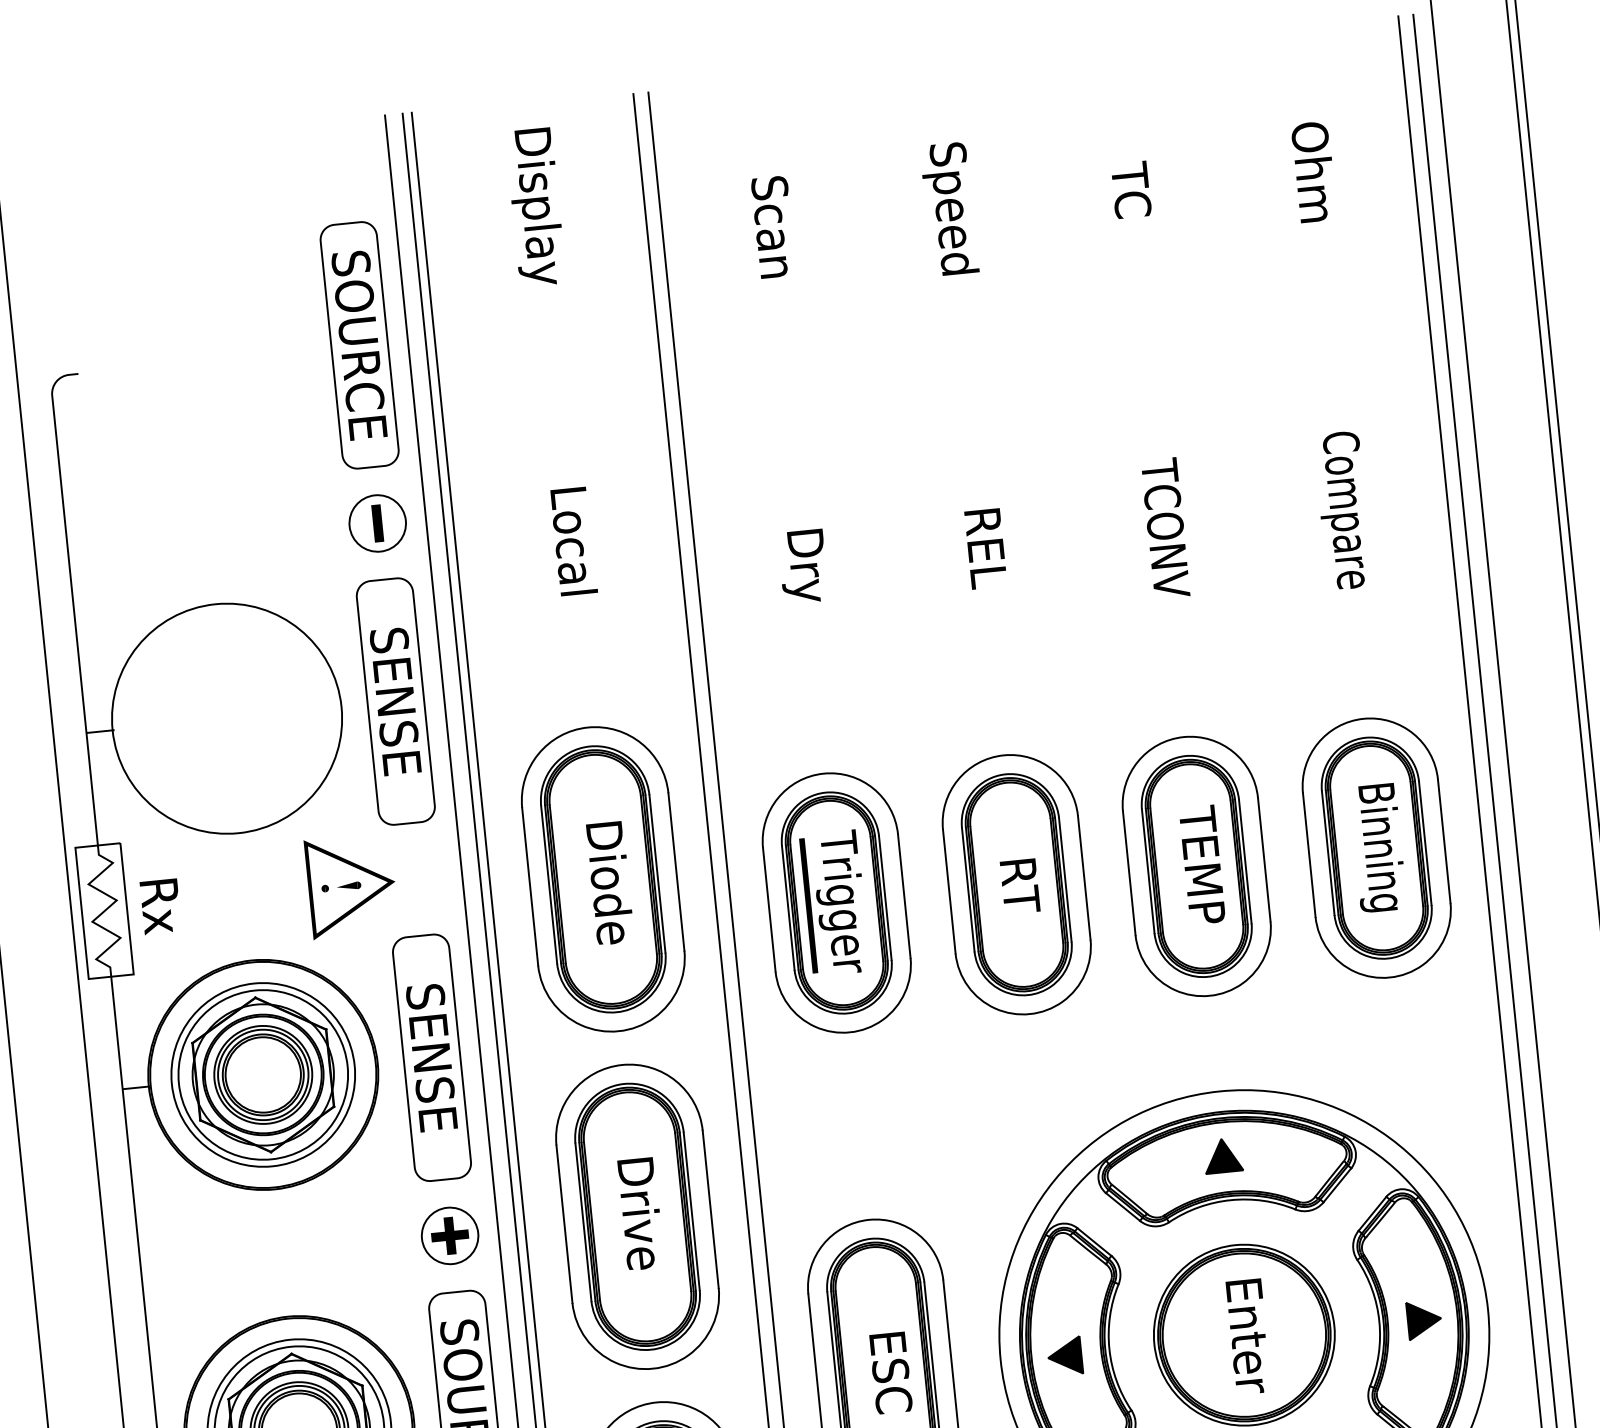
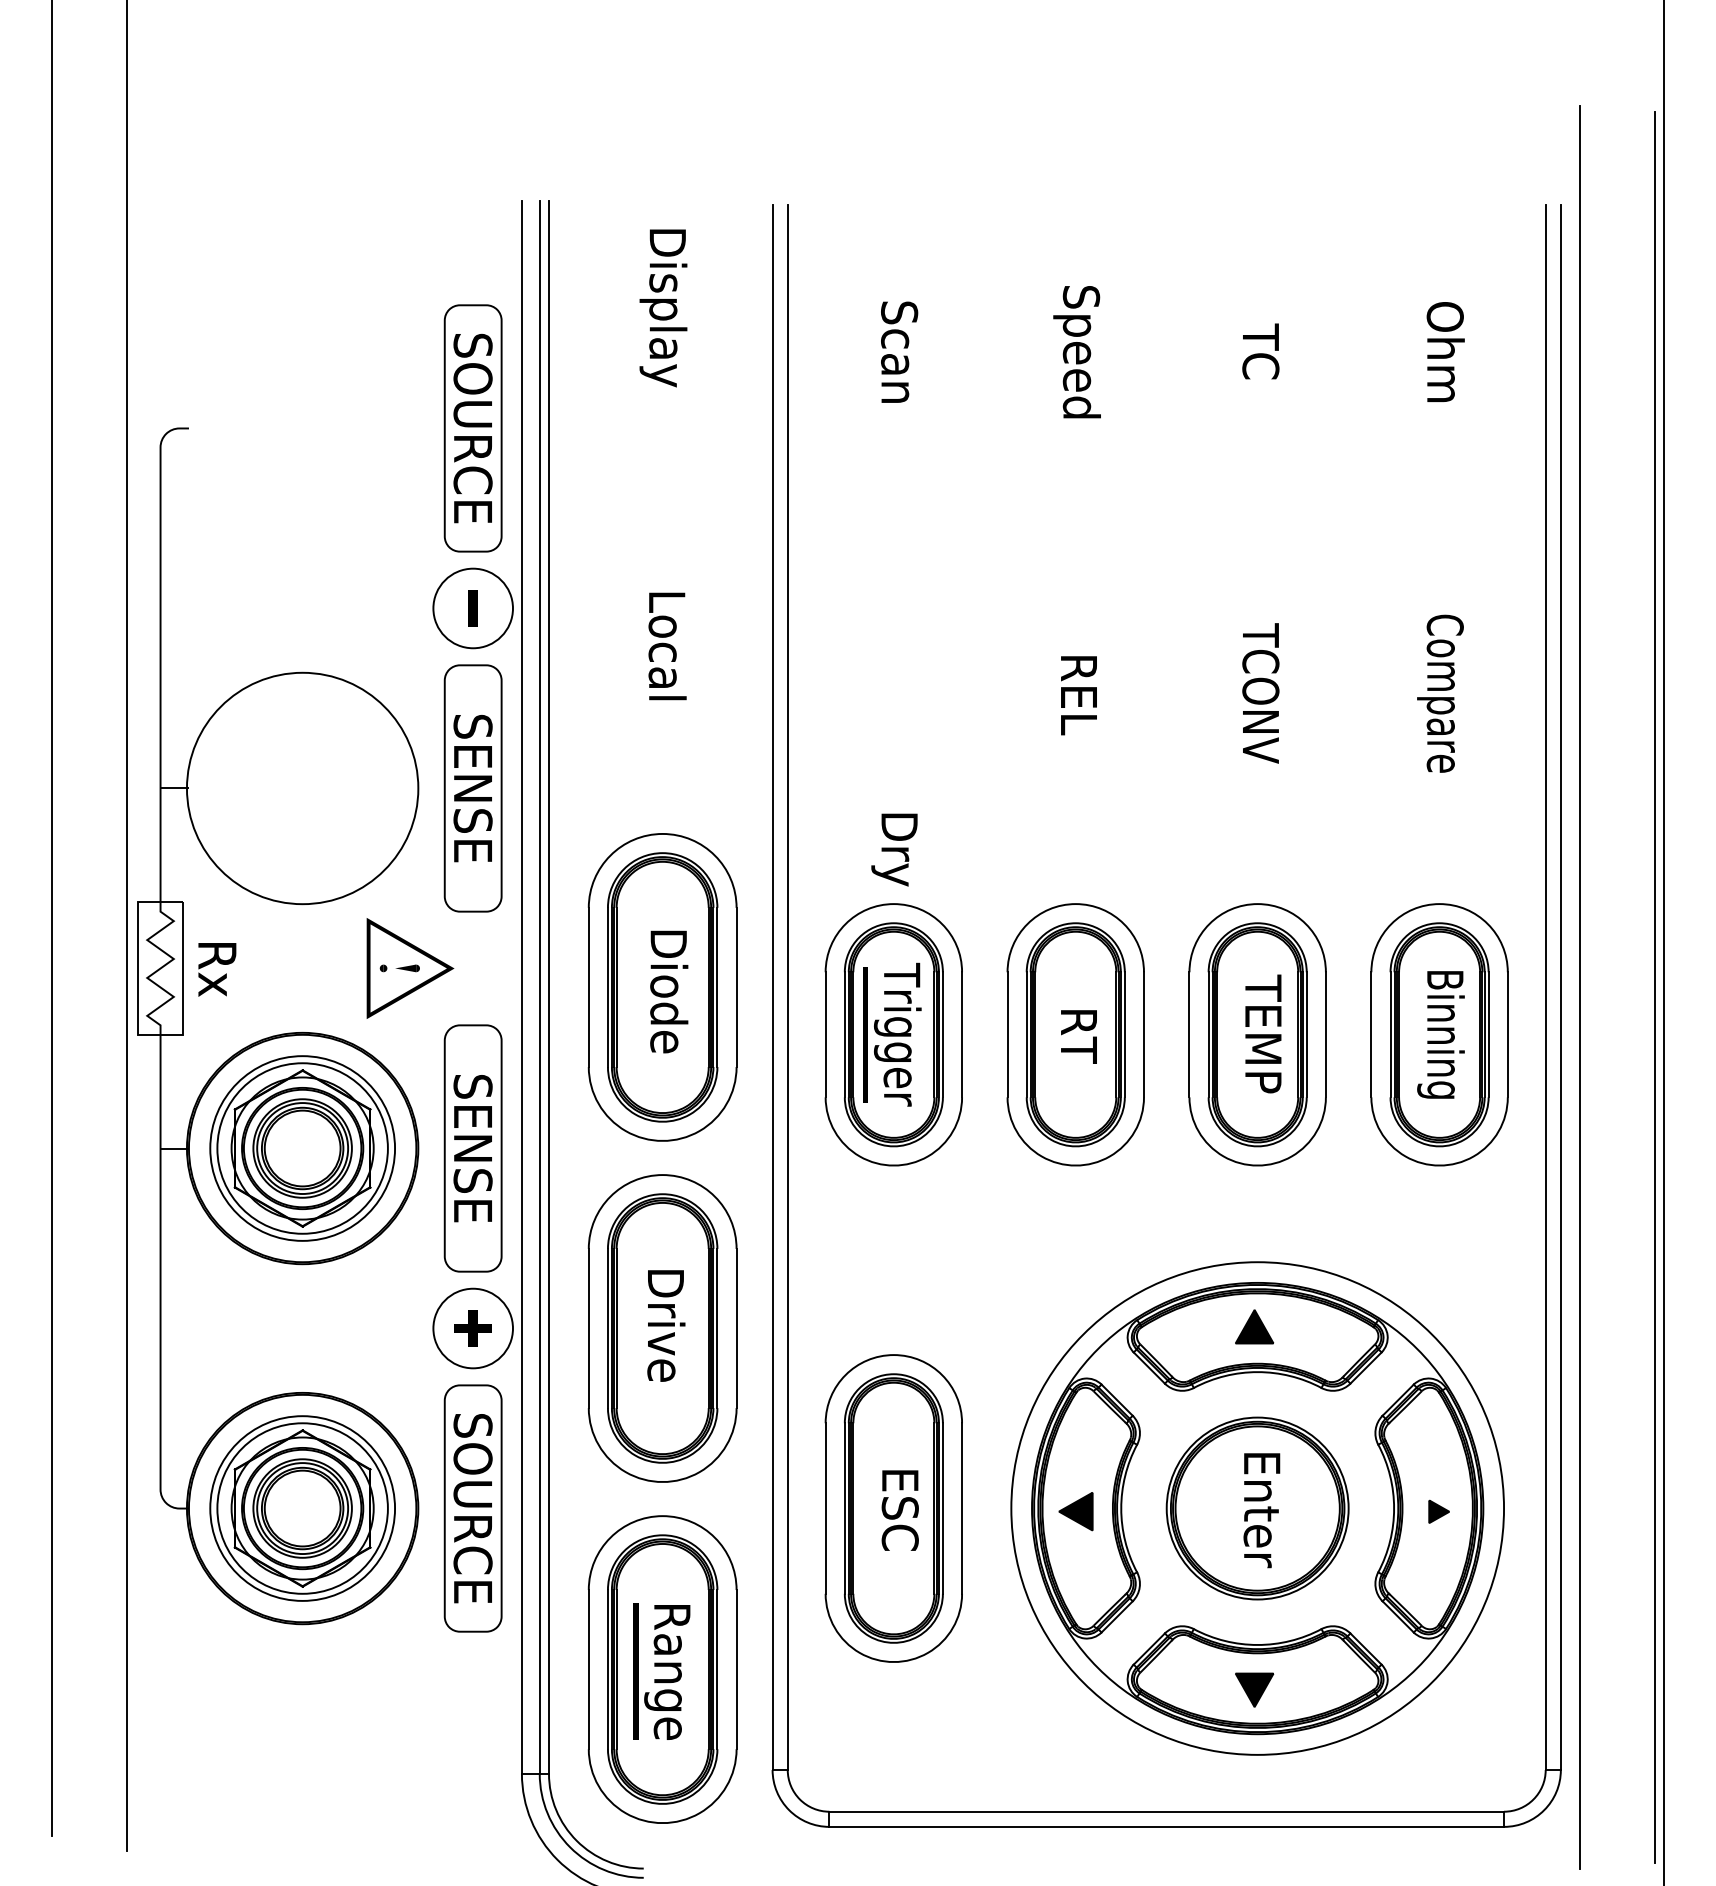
circle: (377, 523) -> (472, 608), size x1.4
text: (803, 566) -> (894, 849), moved
circle: (449, 1235) -> (472, 1328), size x1.4
part: (1423, 1319) -> (1438, 1511), size x0.6

